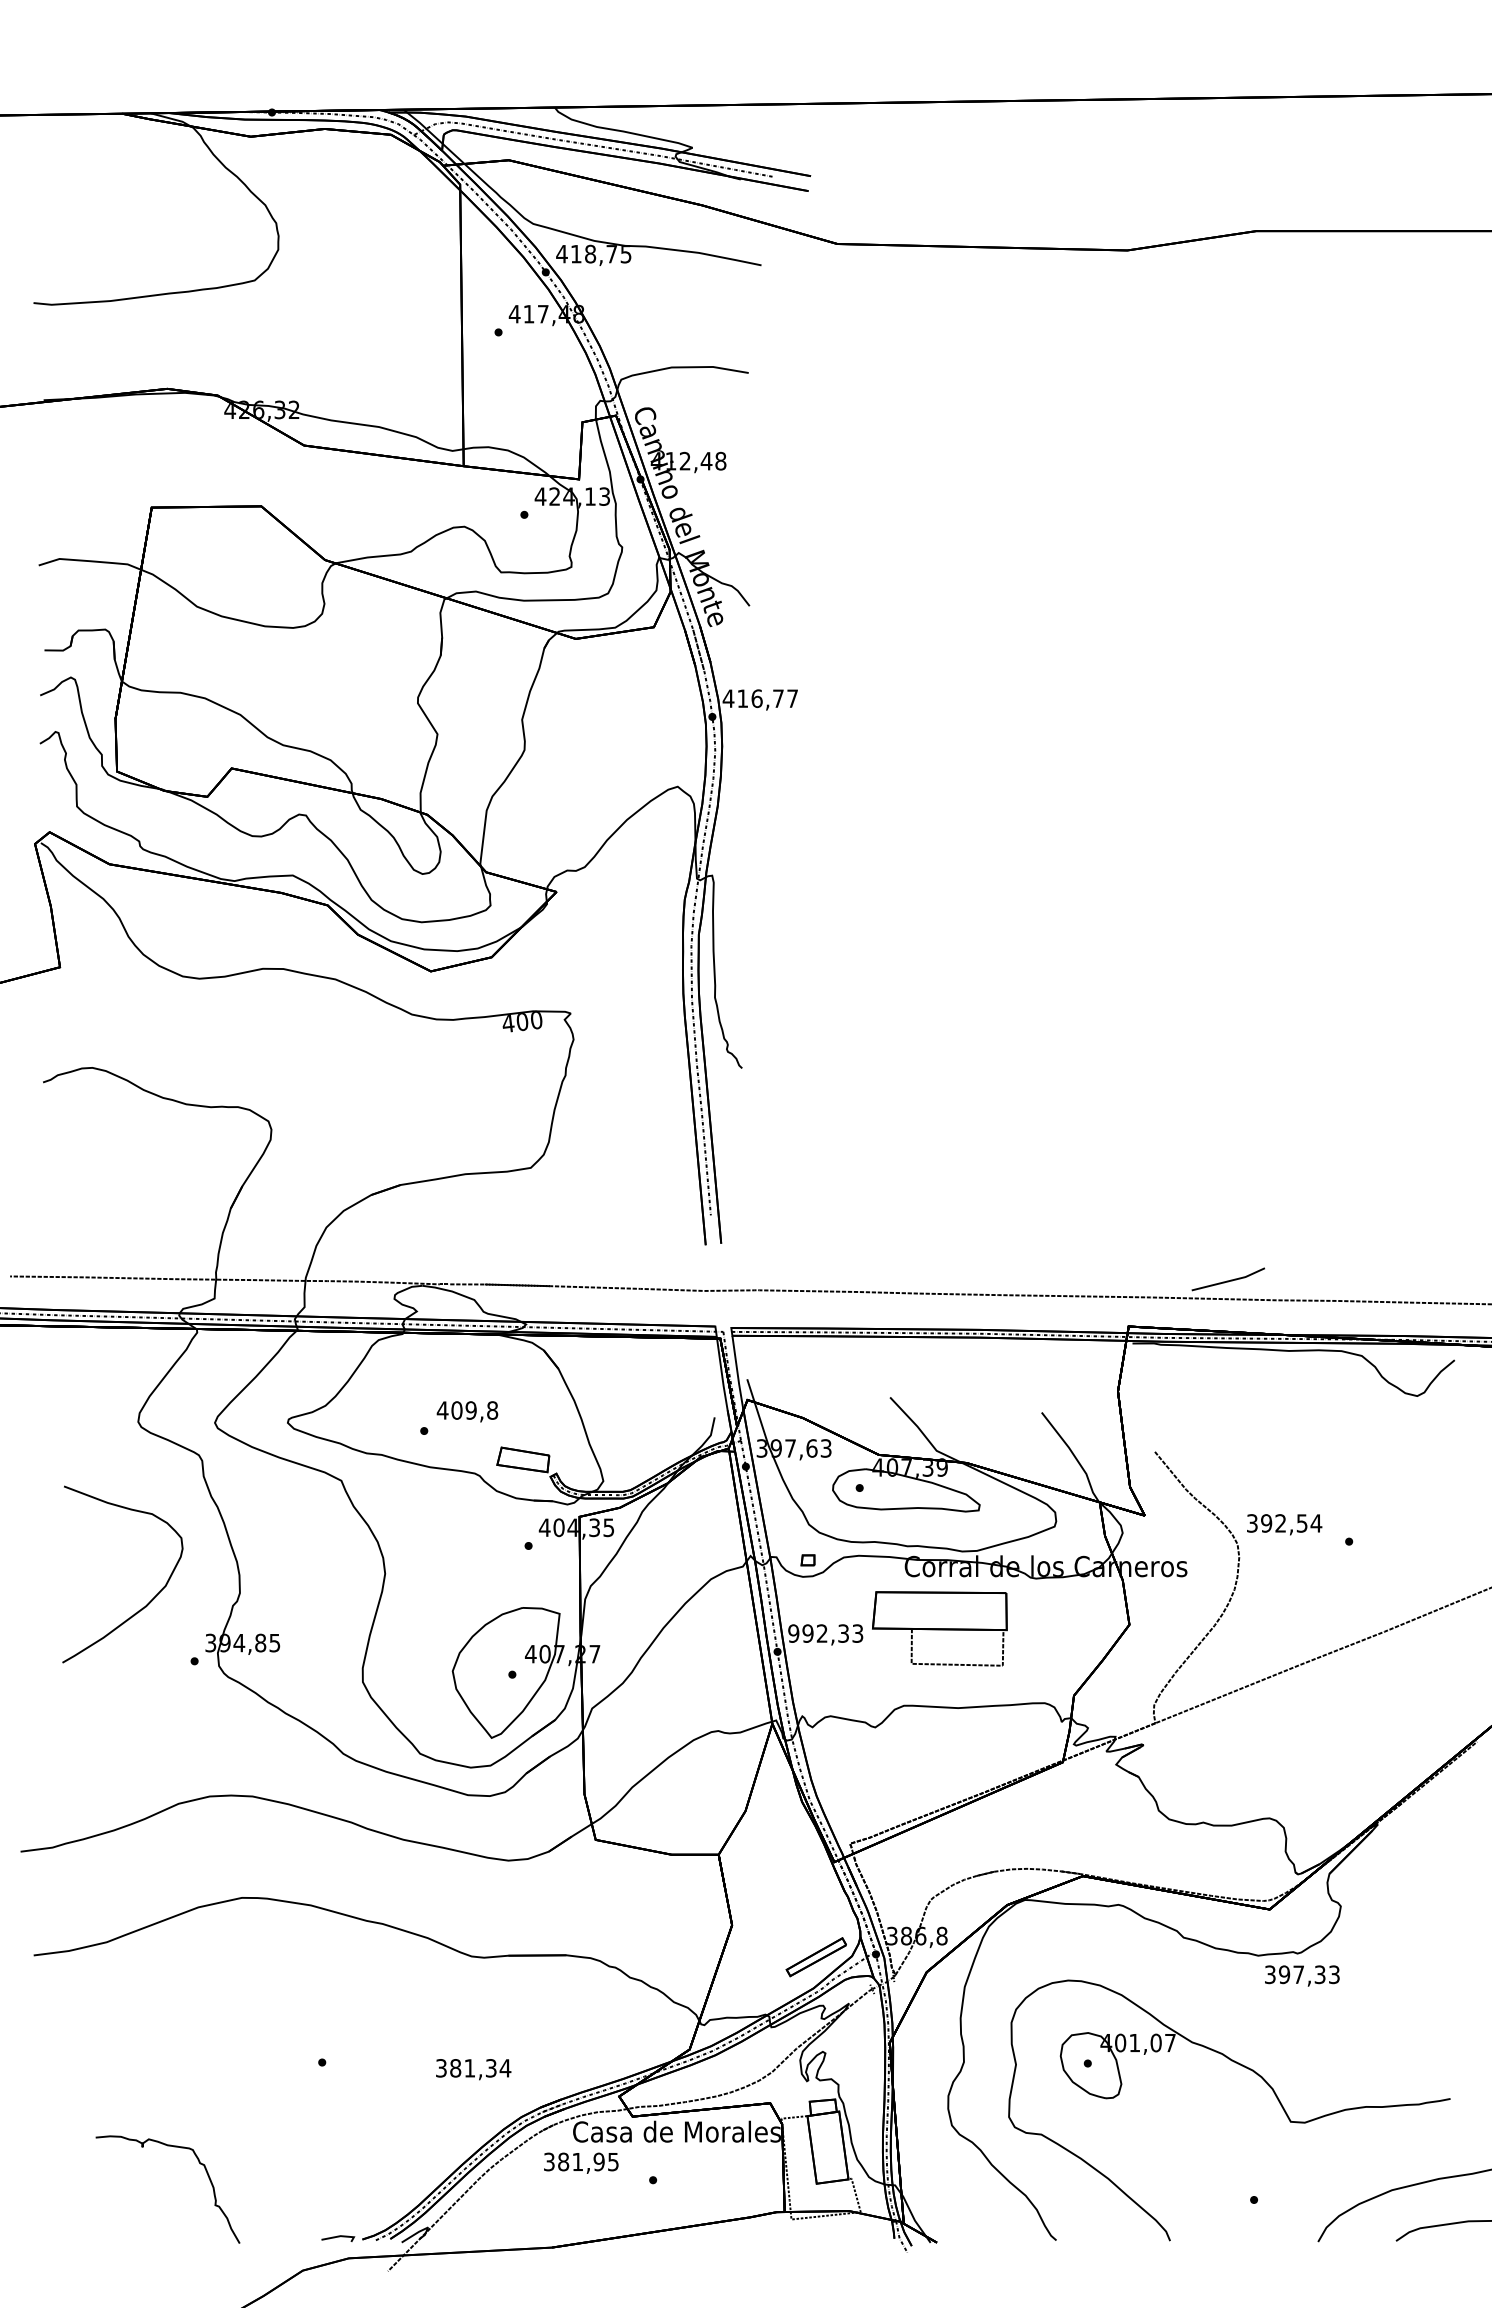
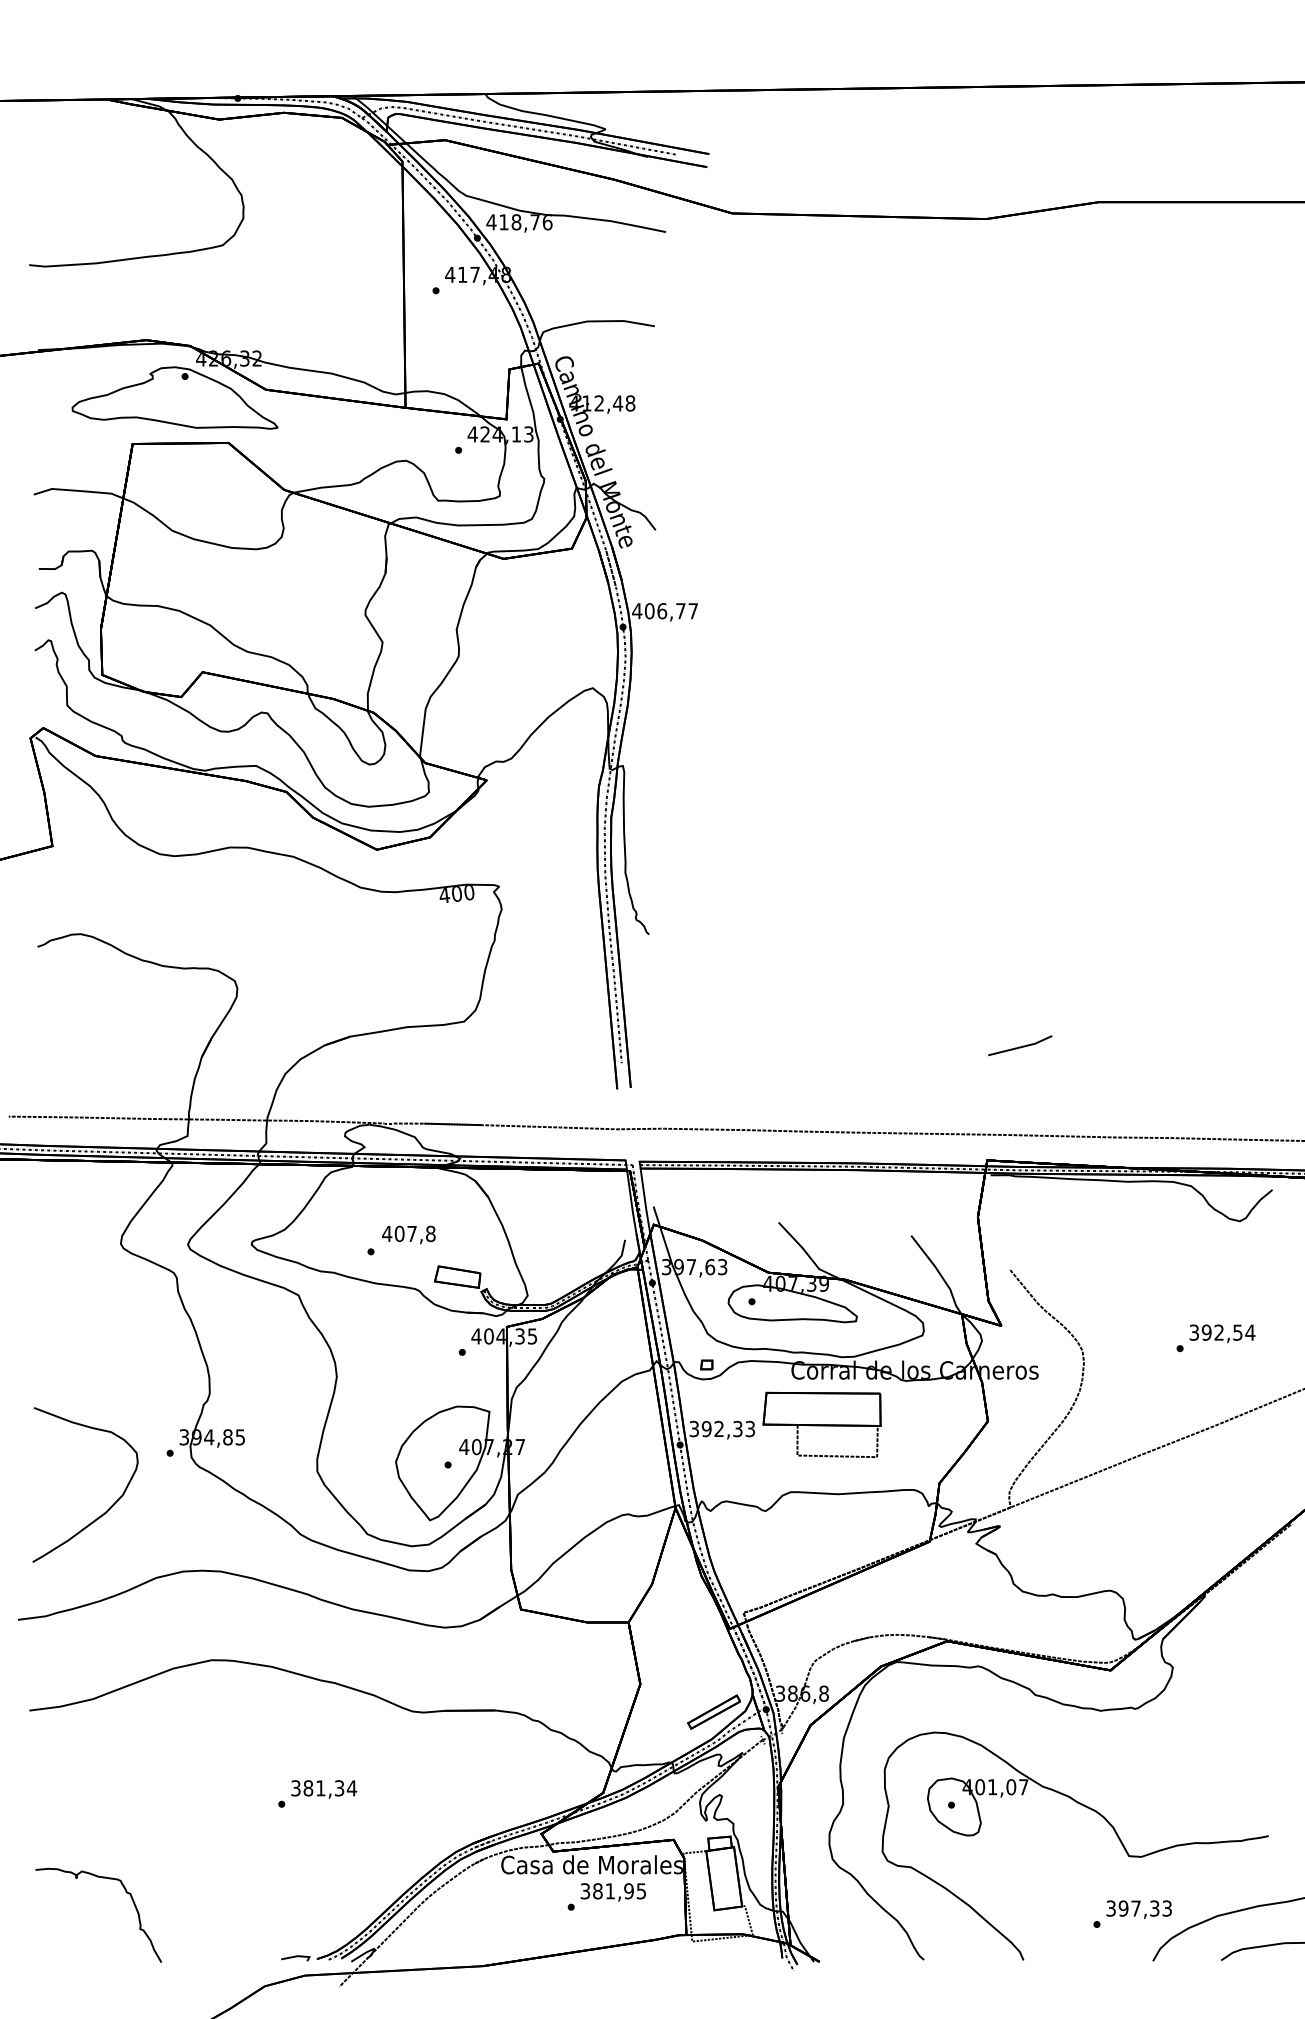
text: (625, 253) -> (547, 221), 418,75 -> 418,76
part: (200, 455) -> (175, 398), added
text: (742, 698) -> (649, 611), 416,77 -> 406,77
line: (1227, 1280) -> (1019, 1046), moved
text: (470, 1410) -> (411, 1233), 409,8 -> 407,8
text: (1284, 1524) -> (1222, 1333), moved
curve: (149, 1601) -> (108, 1508), moved
text: (793, 1633) -> (694, 1428), 992,33 -> 392,33
text: (1302, 1975) -> (1139, 1909), moved
text: (473, 2069) -> (324, 1789), moved
curve: (198, 2162) -> (125, 1891), moved
text: (581, 2162) -> (613, 1891), moved

